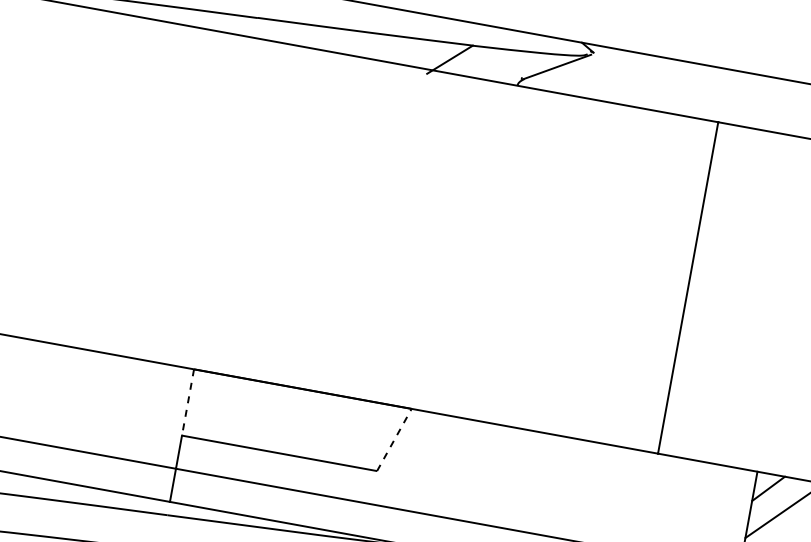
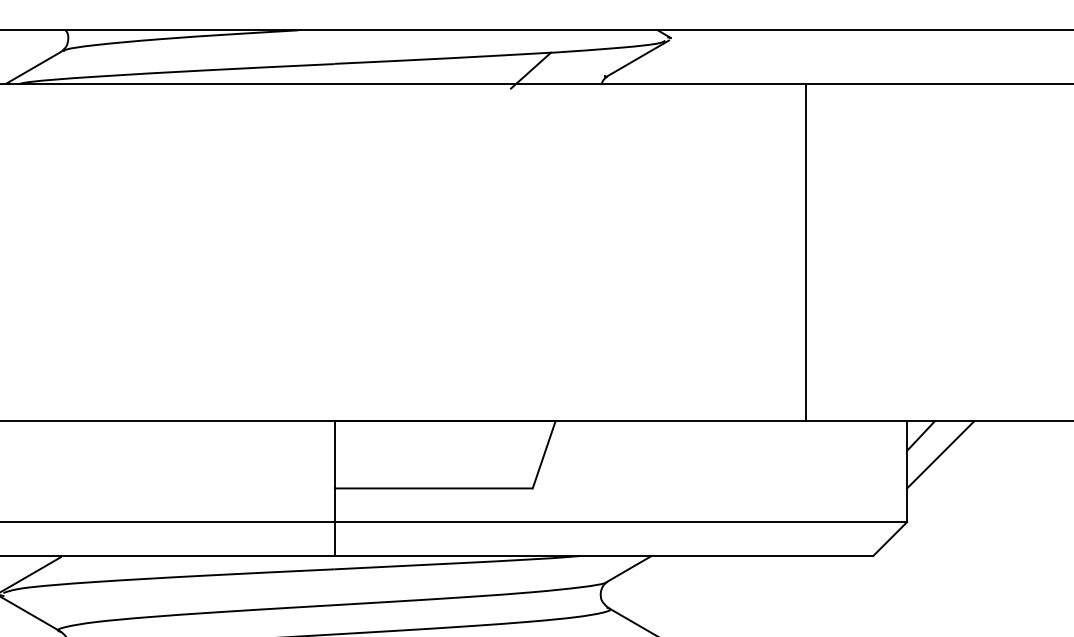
line: (188, 402) -> (334, 454), dashed -> solid
line: (394, 439) -> (544, 454), dashed -> solid

